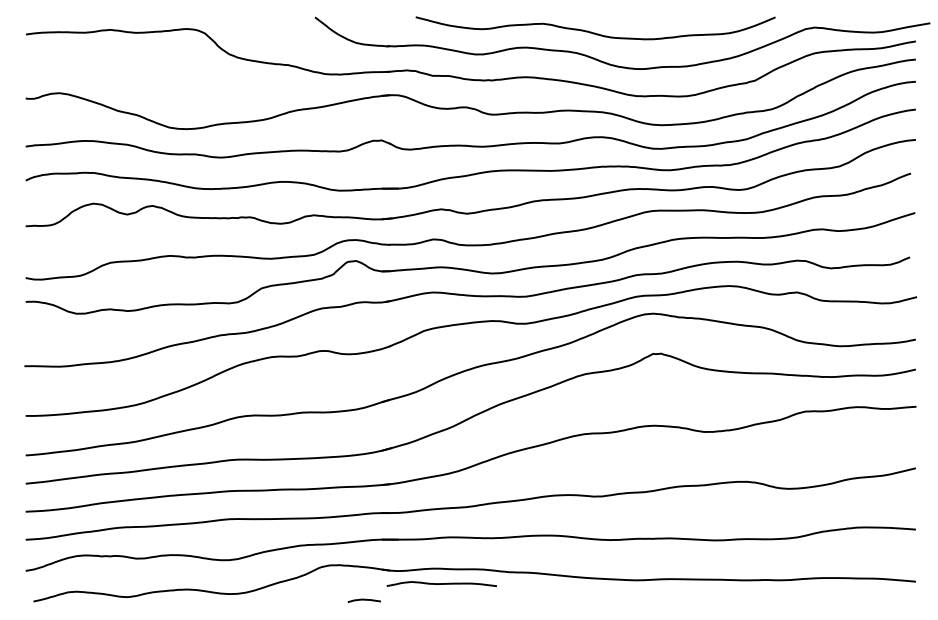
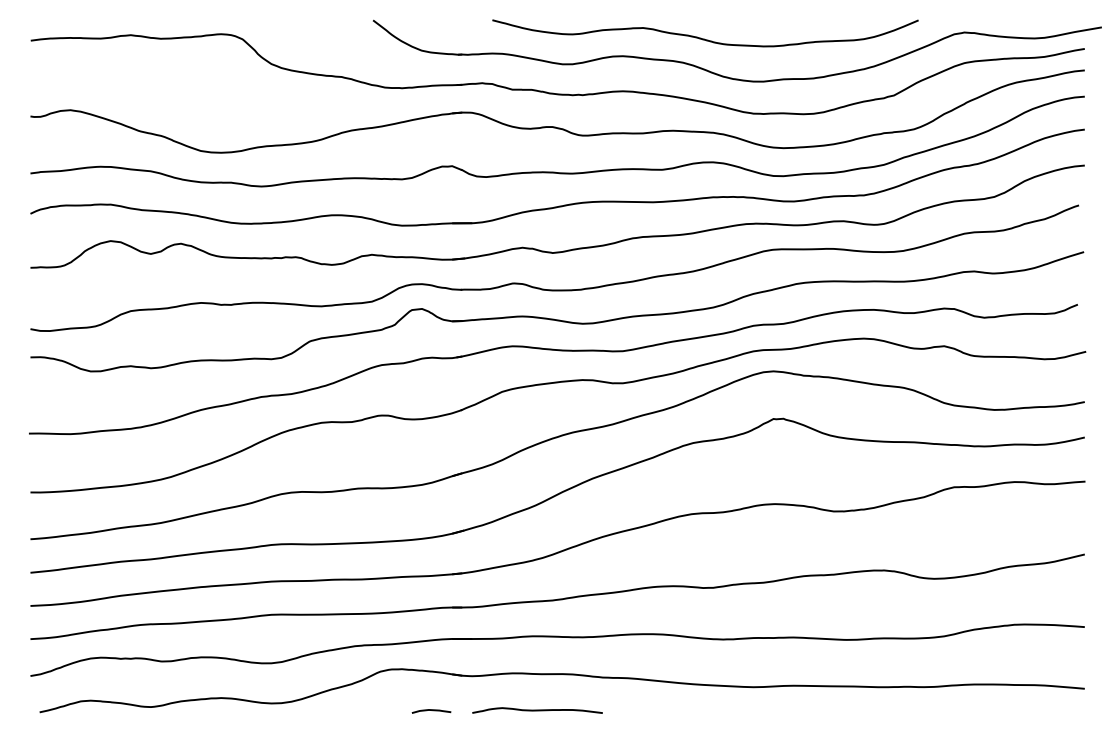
curve: (441, 584) -> (537, 711), moved

